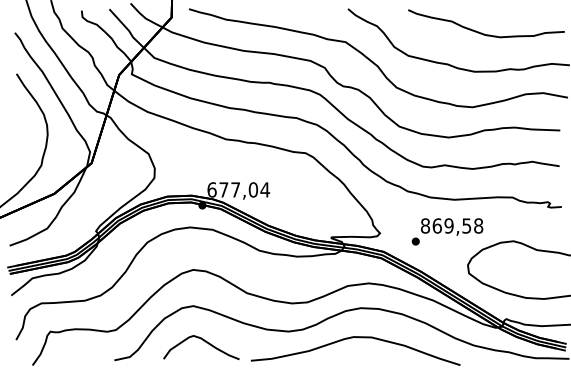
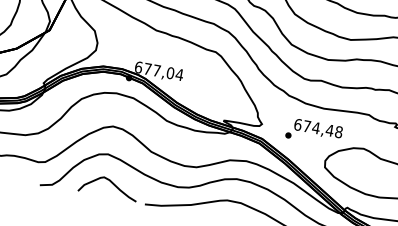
text: (445, 225) -> (313, 127), 869,58 -> 674,48

